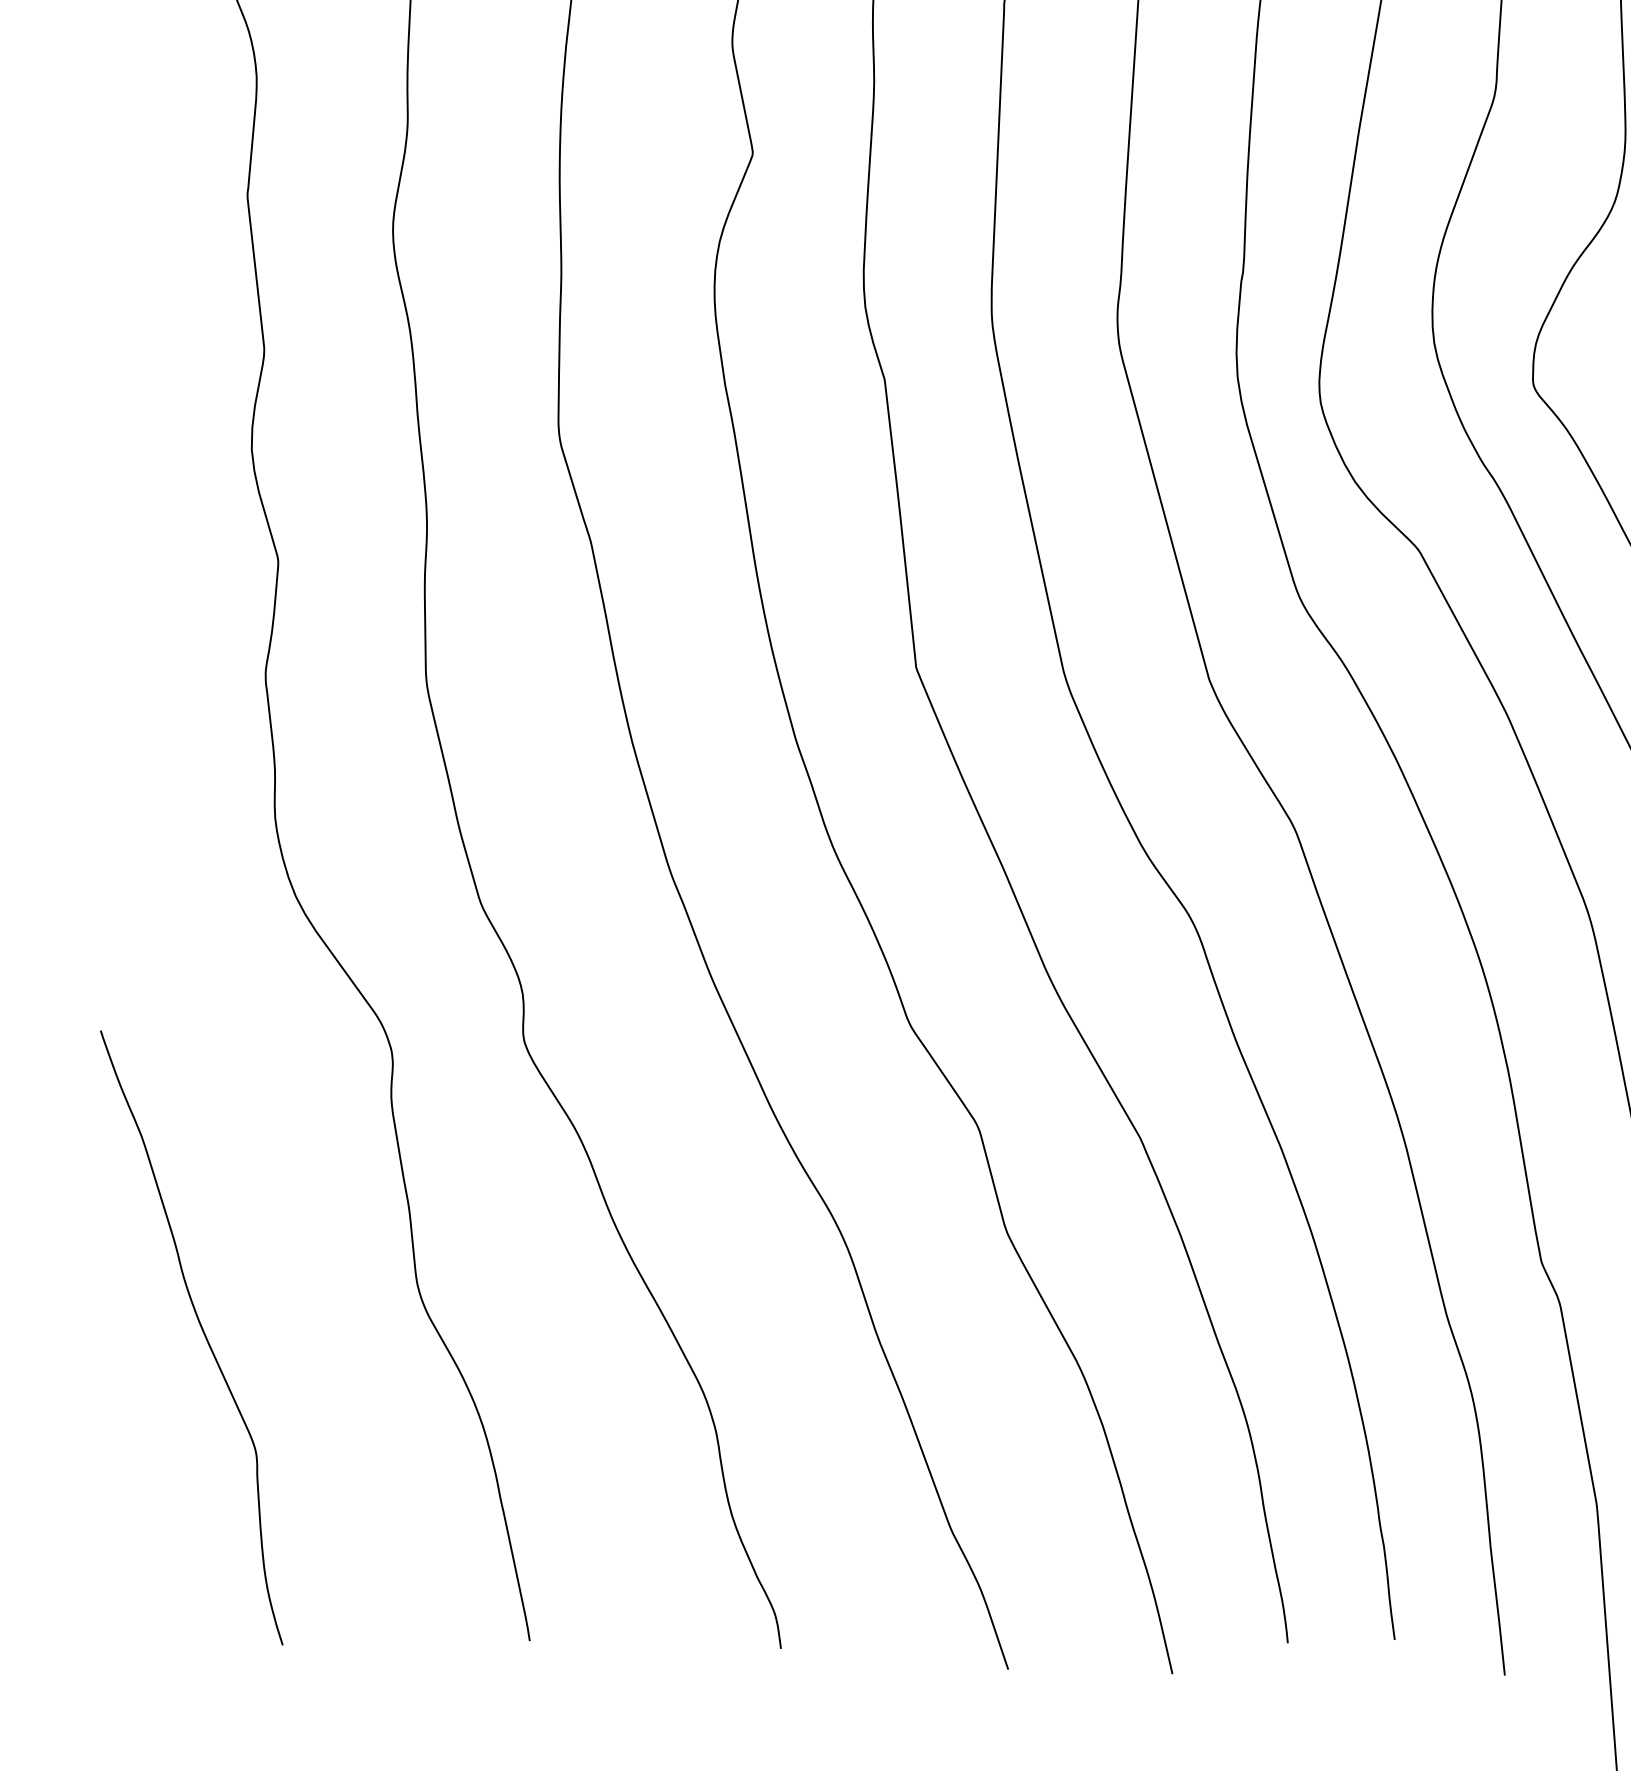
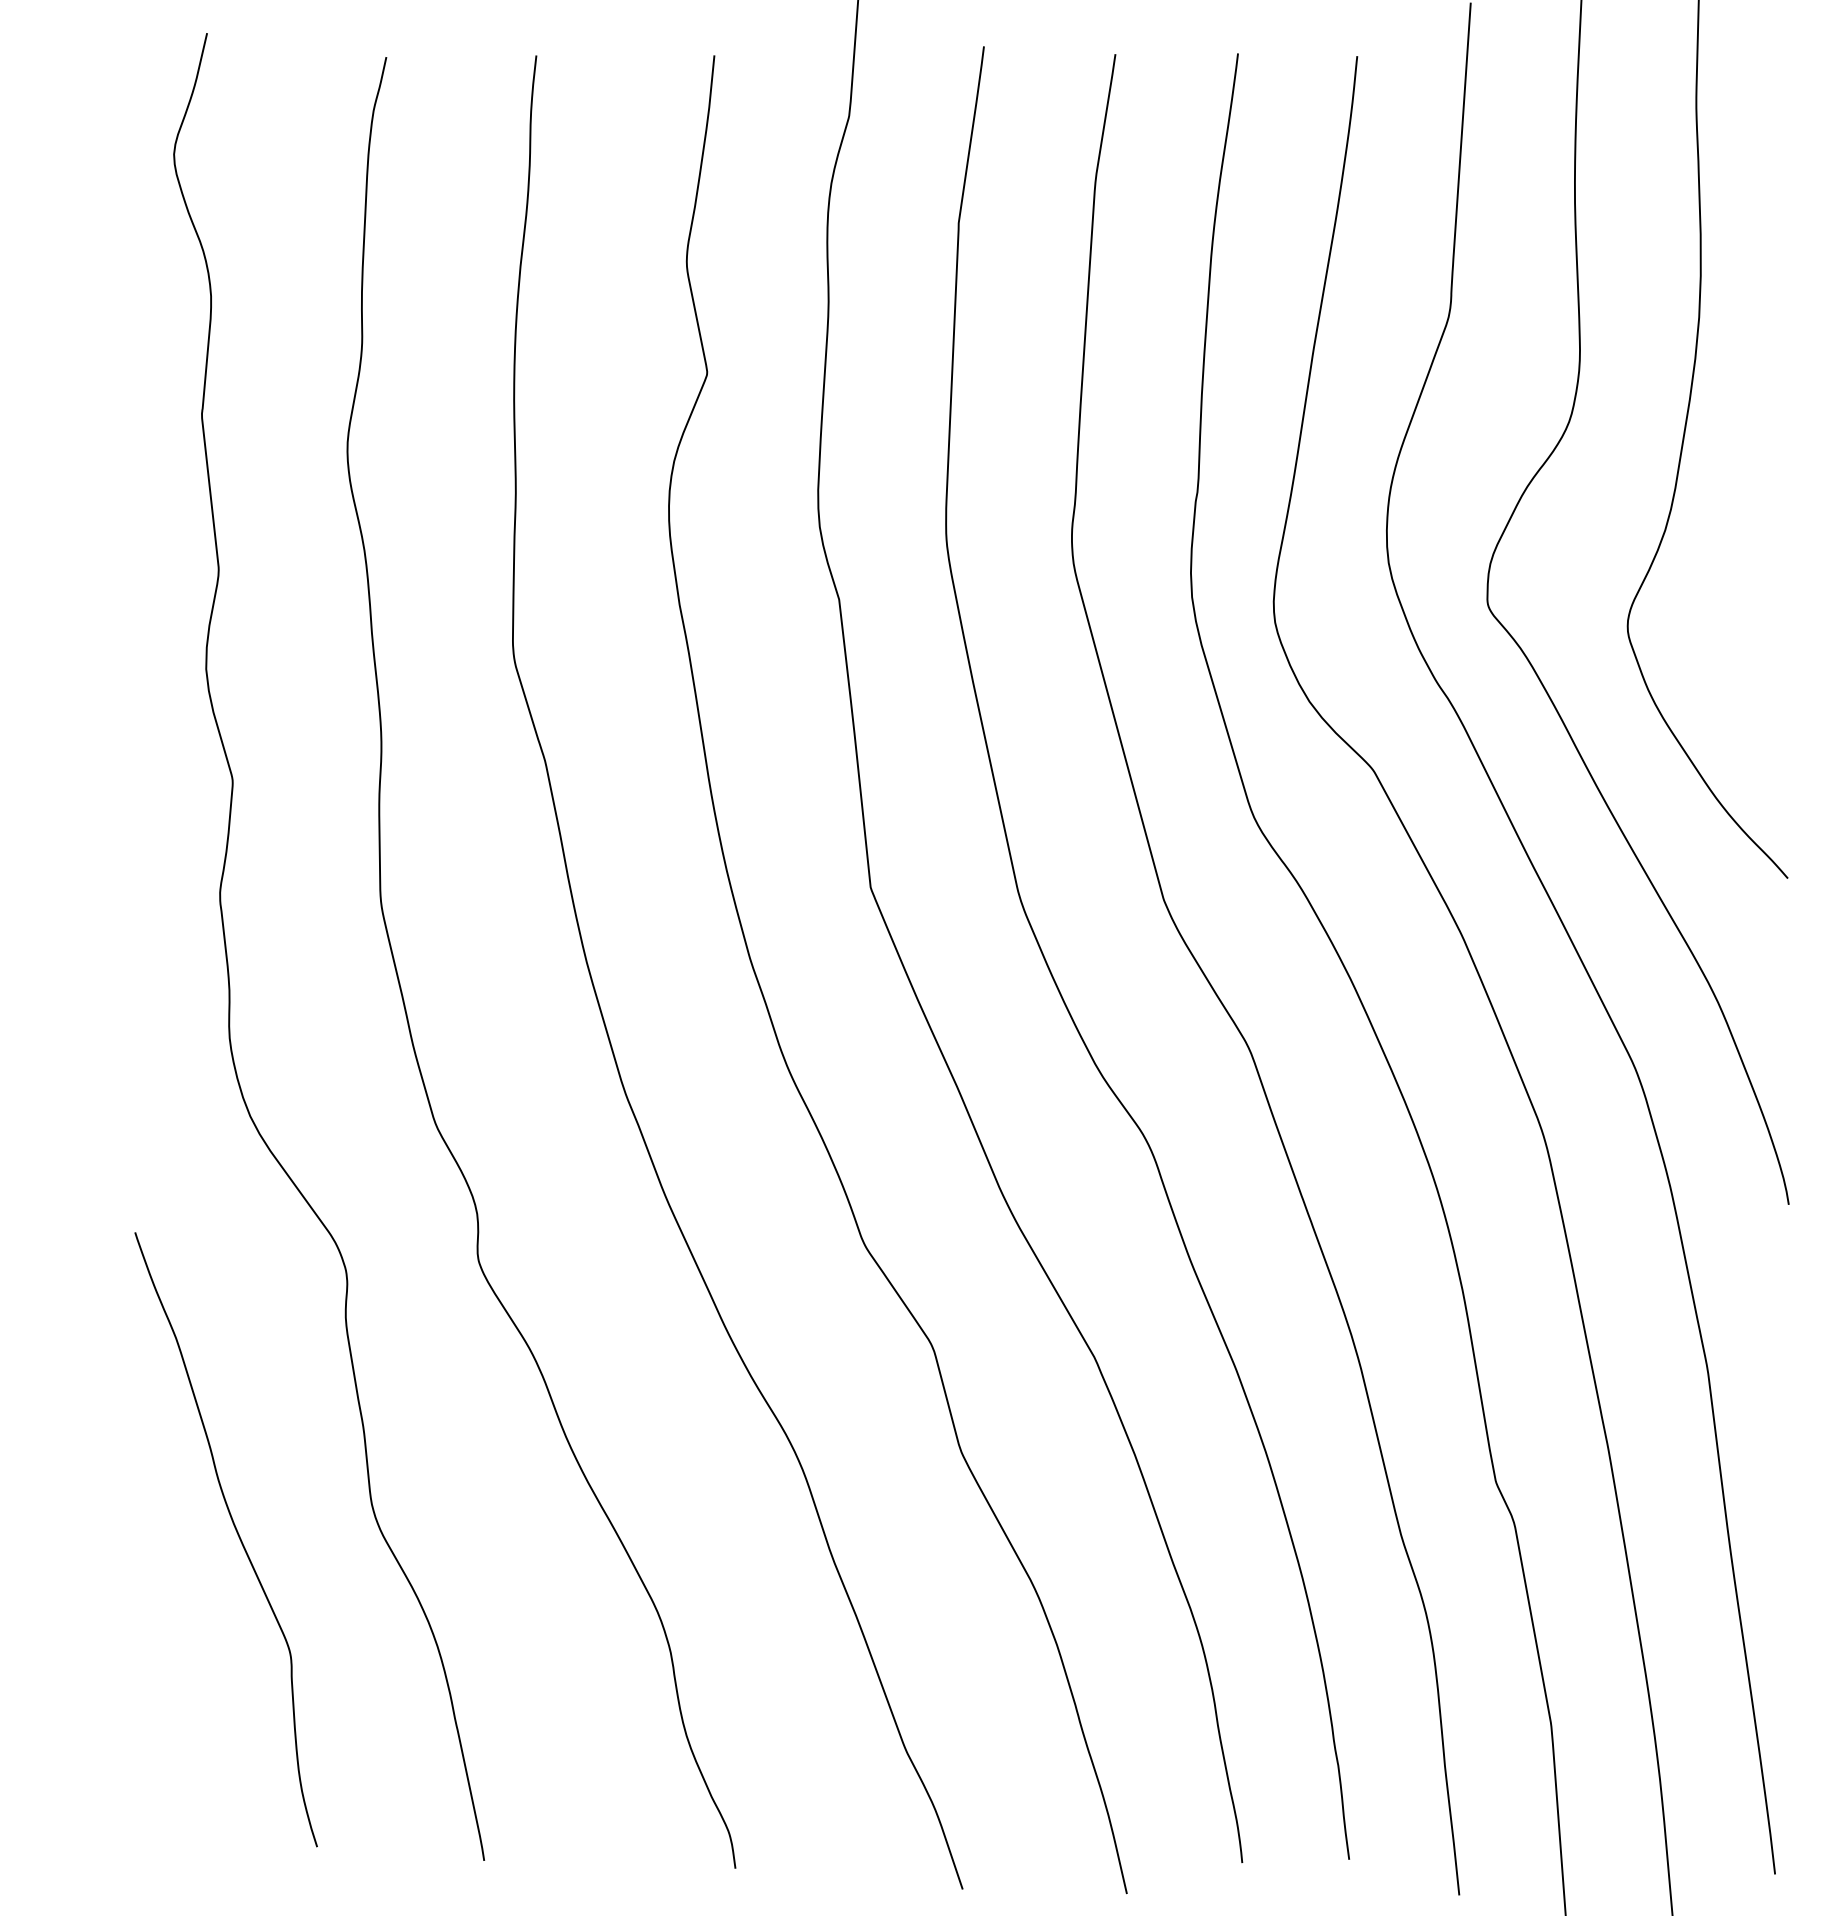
curve: (203, 1333) -> (237, 1535), moved

